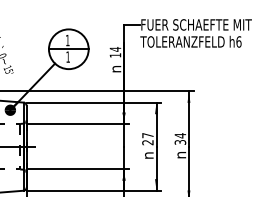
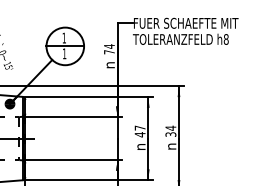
text: (238, 41) -> (225, 39), h6 -> h8
text: (115, 55) -> (109, 52), 14 -> 74
text: (147, 142) -> (139, 134), 27 -> 47

